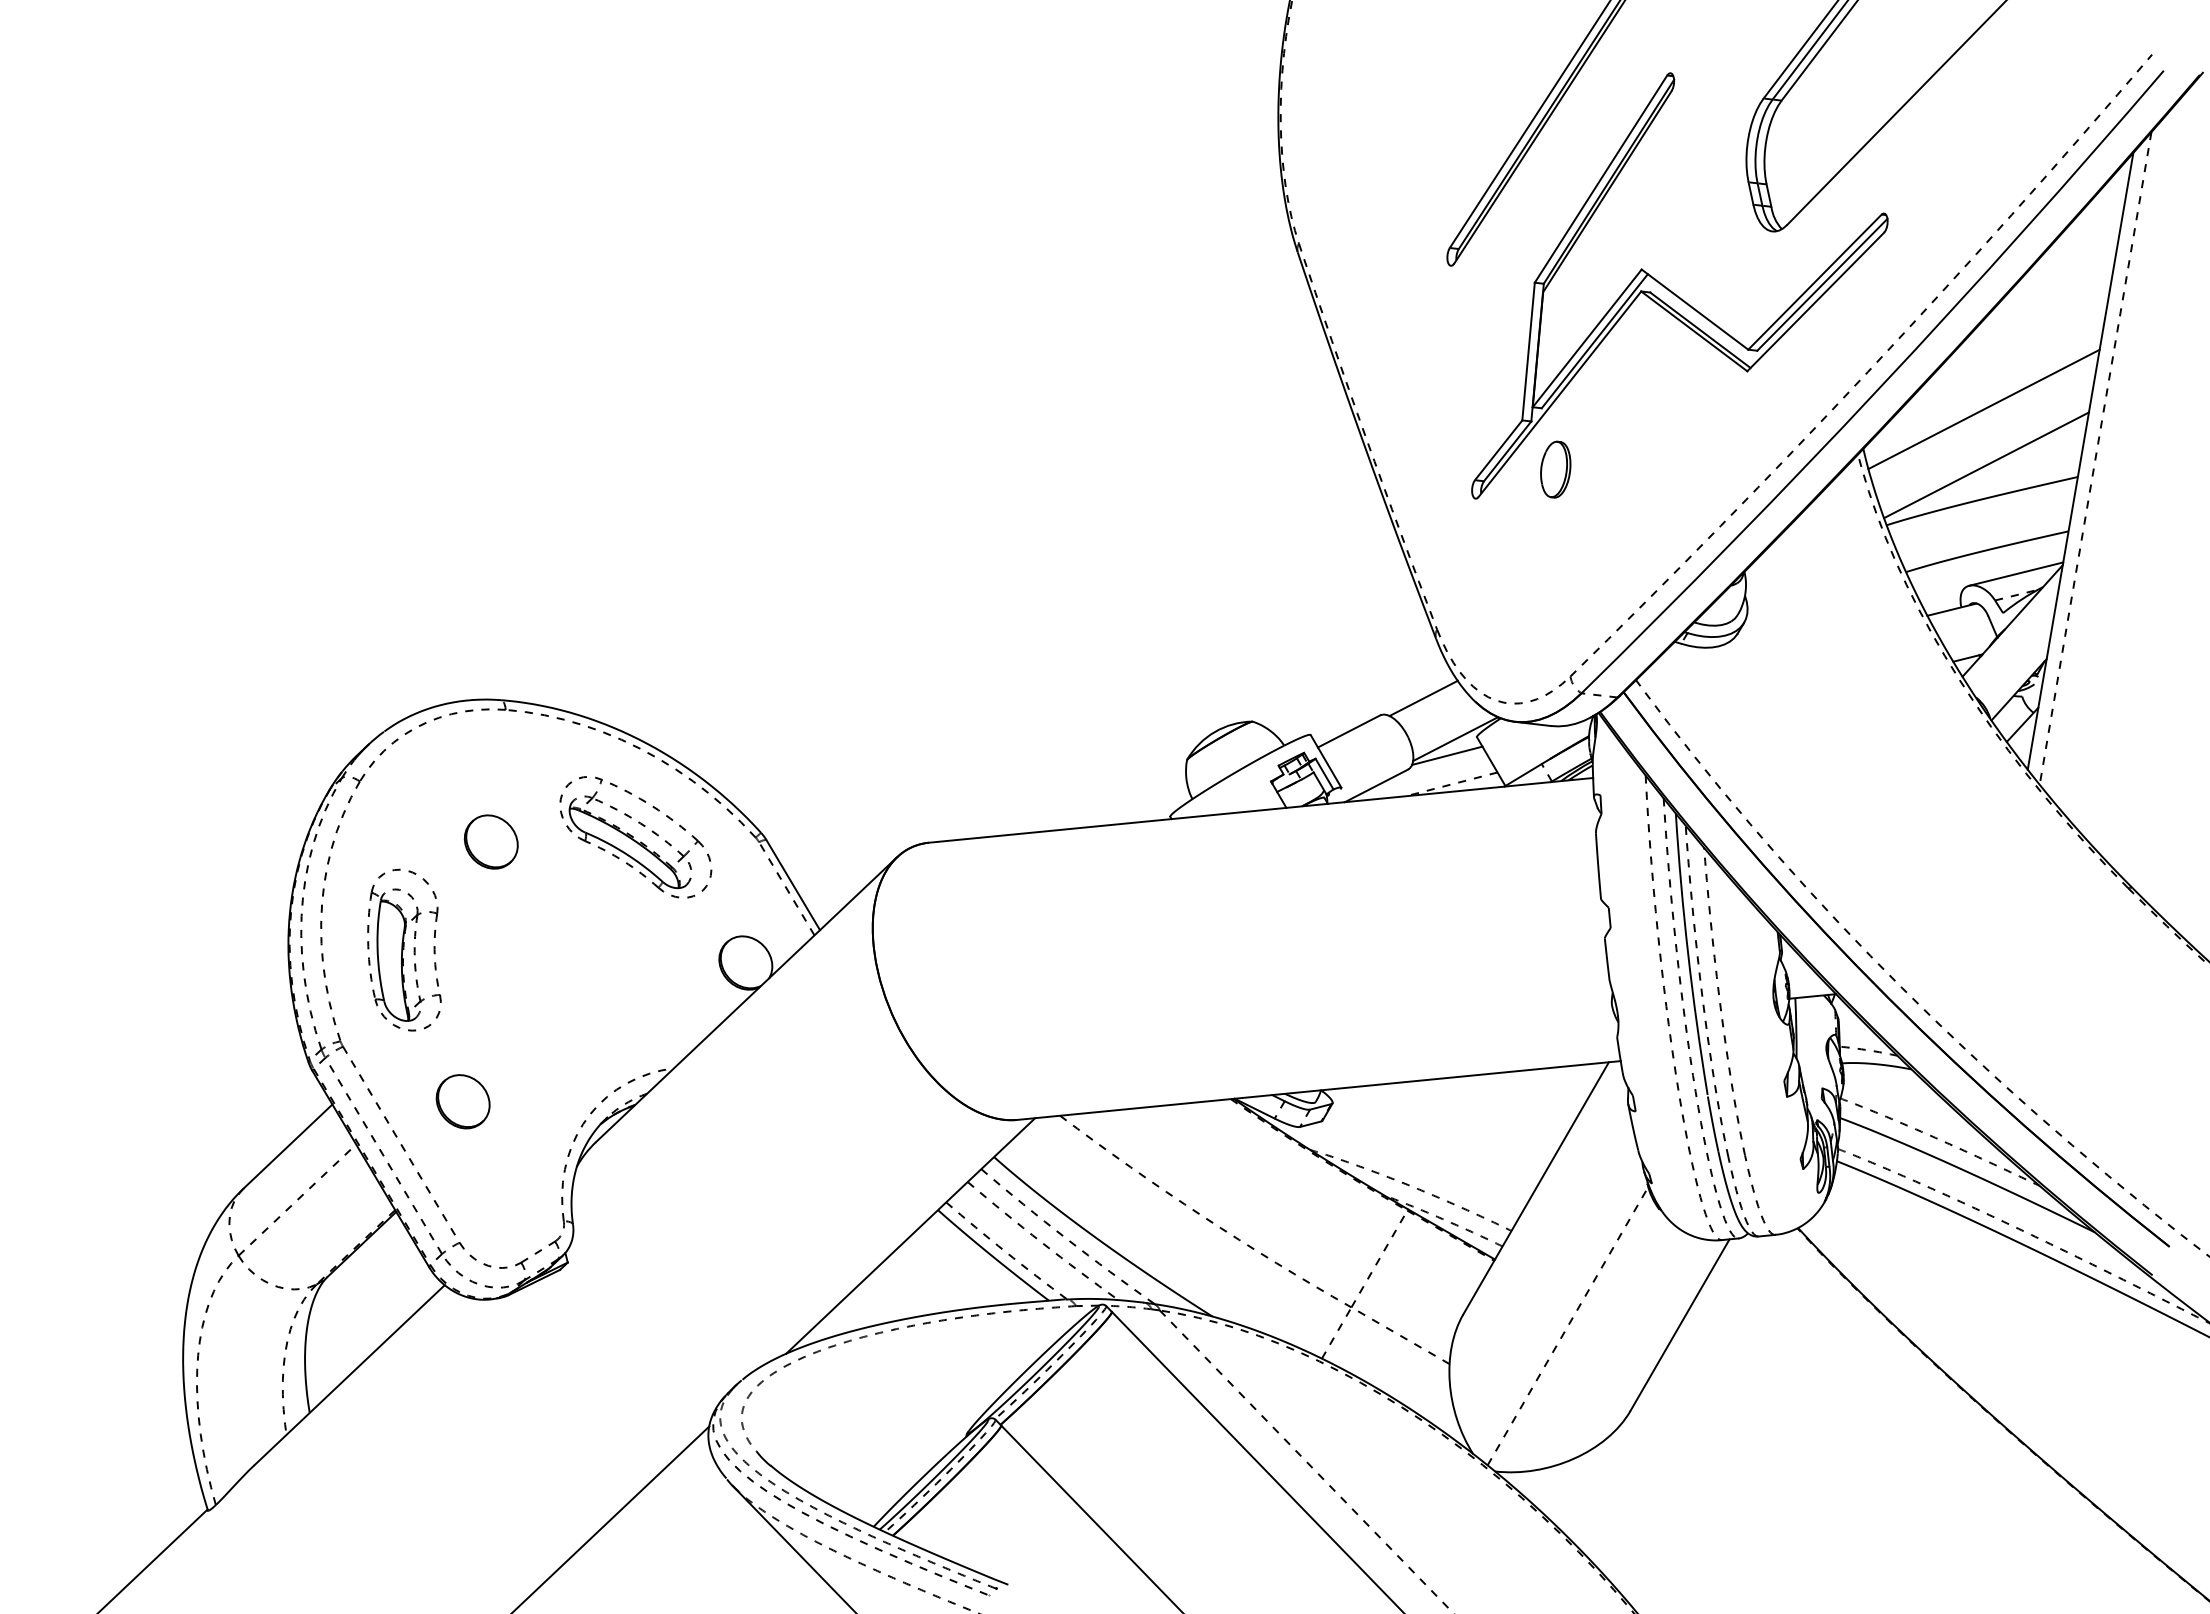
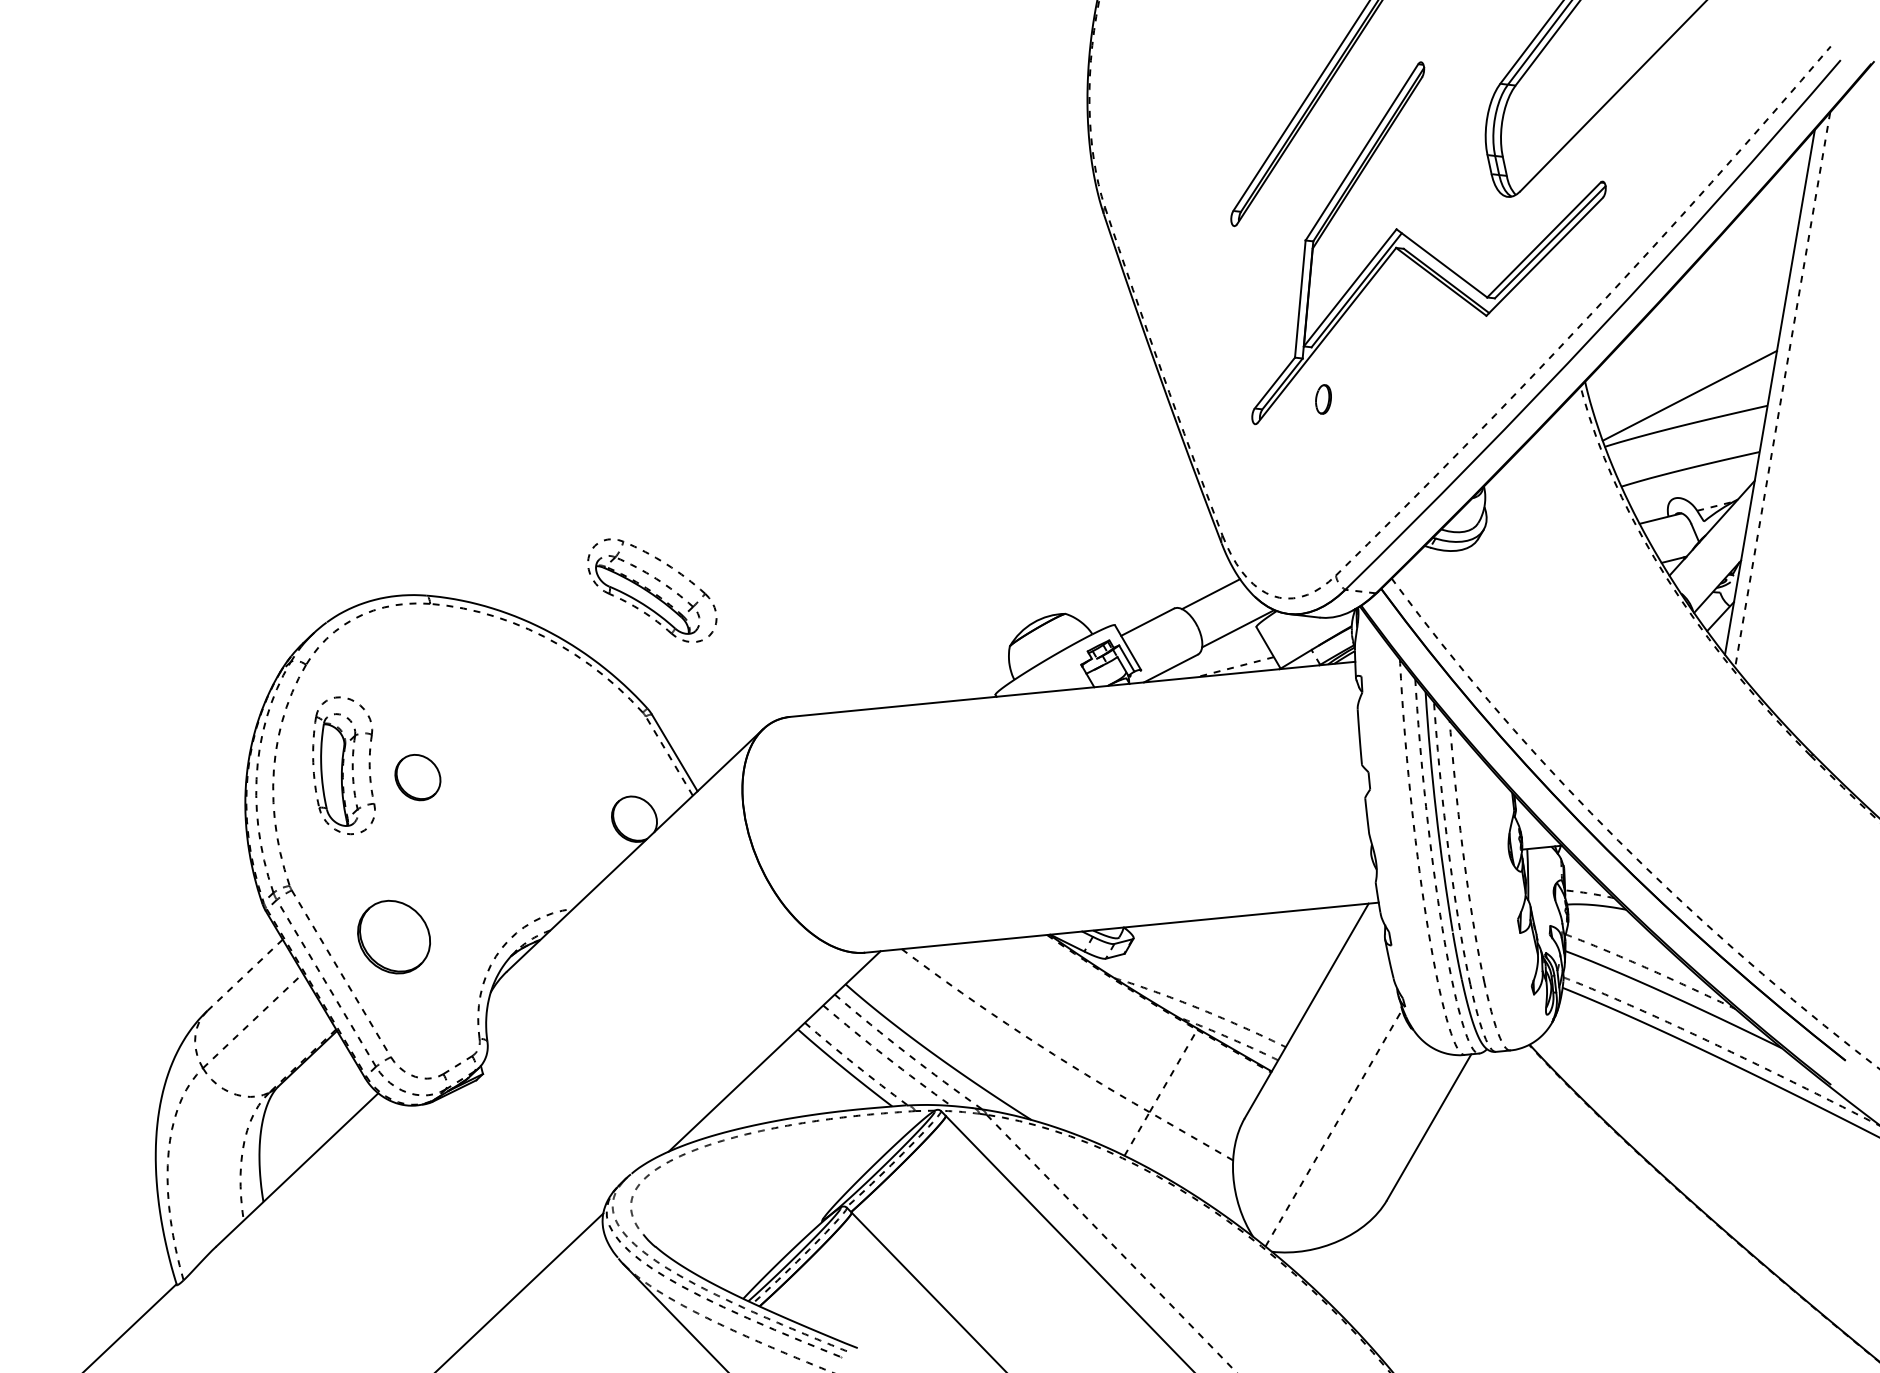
line: (1983, 409) -> (1687, 348), removed
part: (1555, 469) -> (1323, 399), size x0.6
line: (2016, 573) -> (1715, 487), removed
line: (1447, 755) -> (1231, 642), removed
part: (635, 837) -> (652, 590), moved
part: (490, 841) -> (417, 777), moved
part: (404, 949) -> (344, 765), moved
part: (462, 1101) -> (393, 937), size x1.6
line: (288, 1146) -> (245, 975), solid -> dashed

